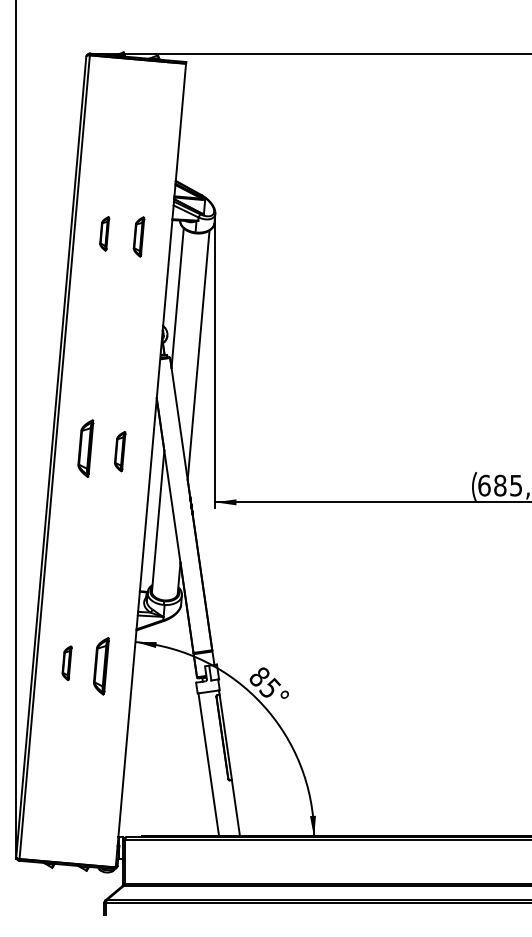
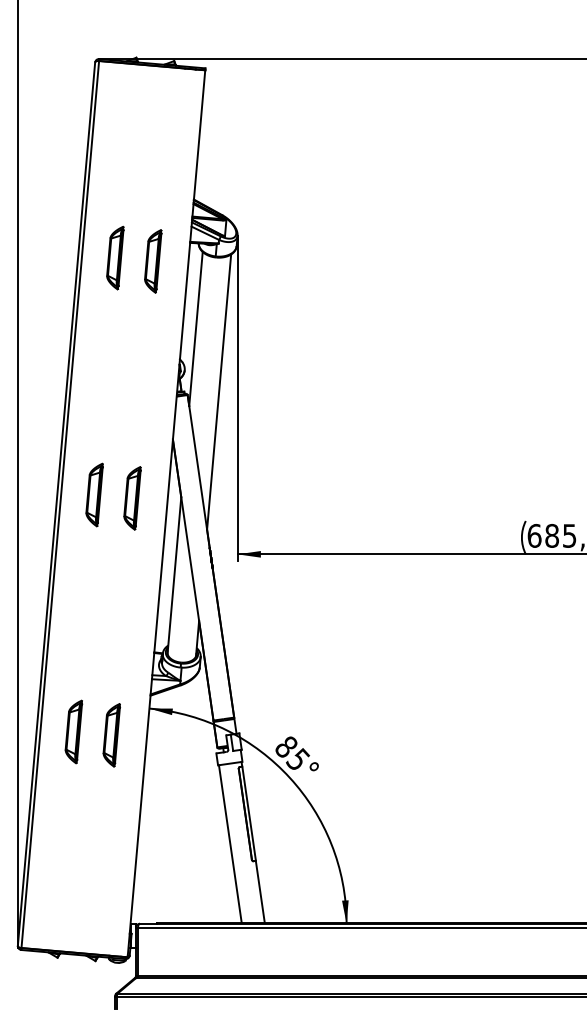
part: (104, 233) -> (115, 257), size x1.67
part: (139, 237) -> (153, 261), size x1.43
part: (120, 451) -> (132, 498), size x1.43
part: (66, 662) -> (73, 731), size x1.67

